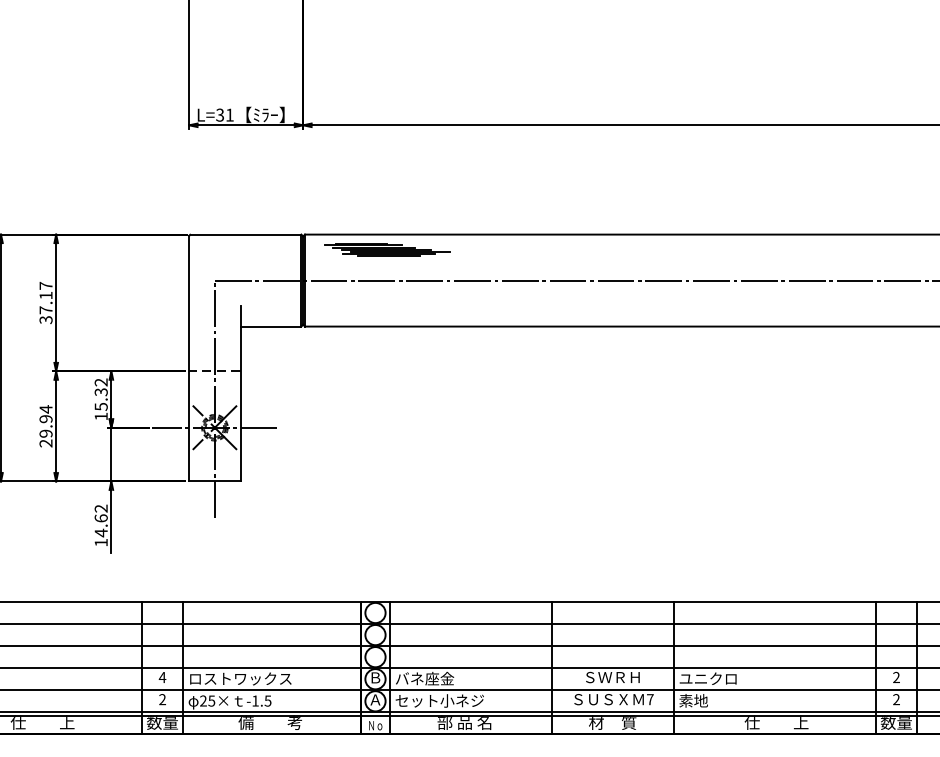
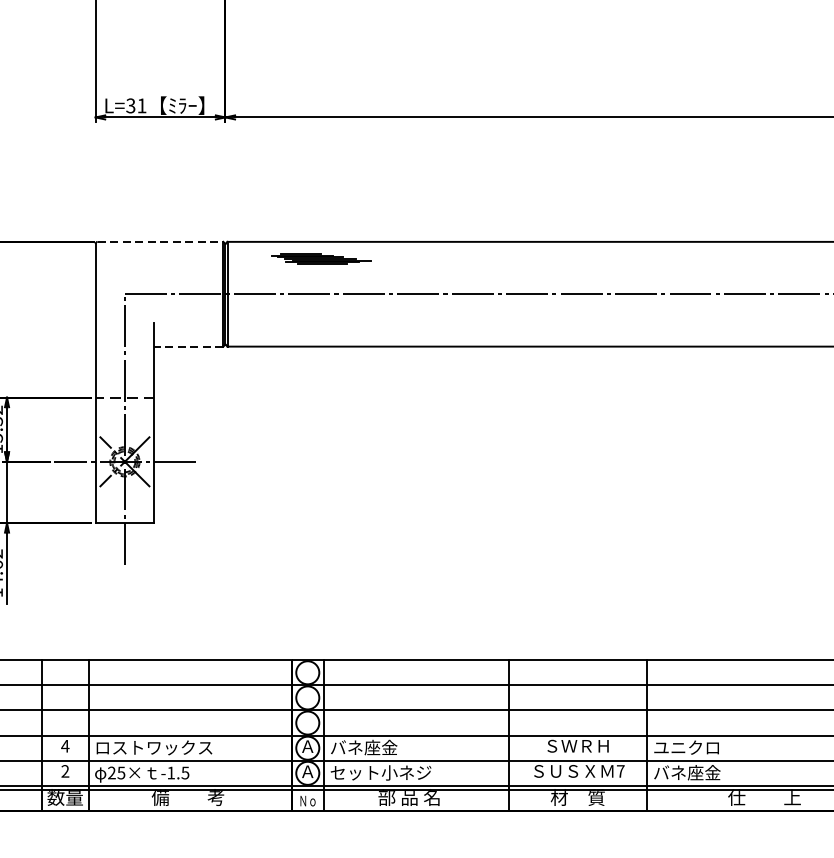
line: (246, 234) -> (160, 241), solid -> dashed
part: (387, 249) -> (321, 258), size x0.7
line: (270, 326) -> (188, 346), solid -> dashed
text: (375, 677) -> (307, 746), Ｂ -> Ａ
text: (708, 700) -> (686, 772), 素地 -> バネ座金

